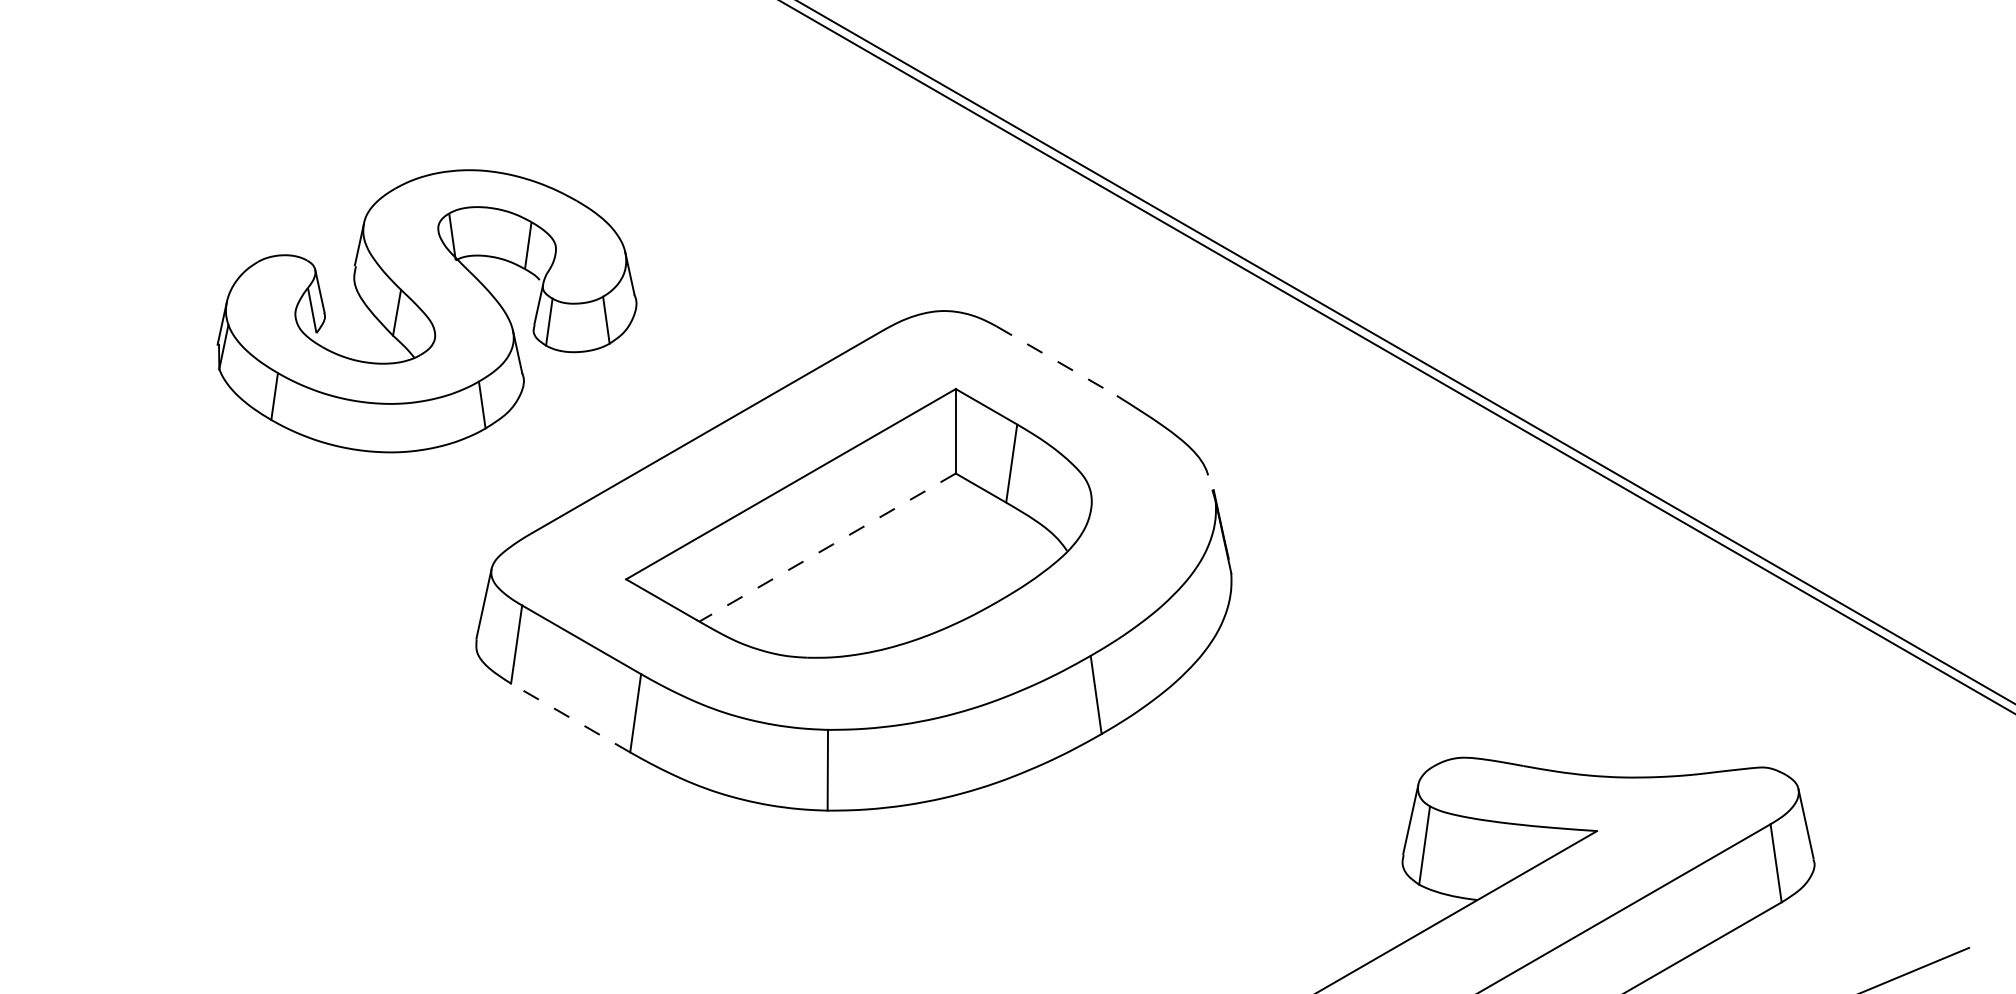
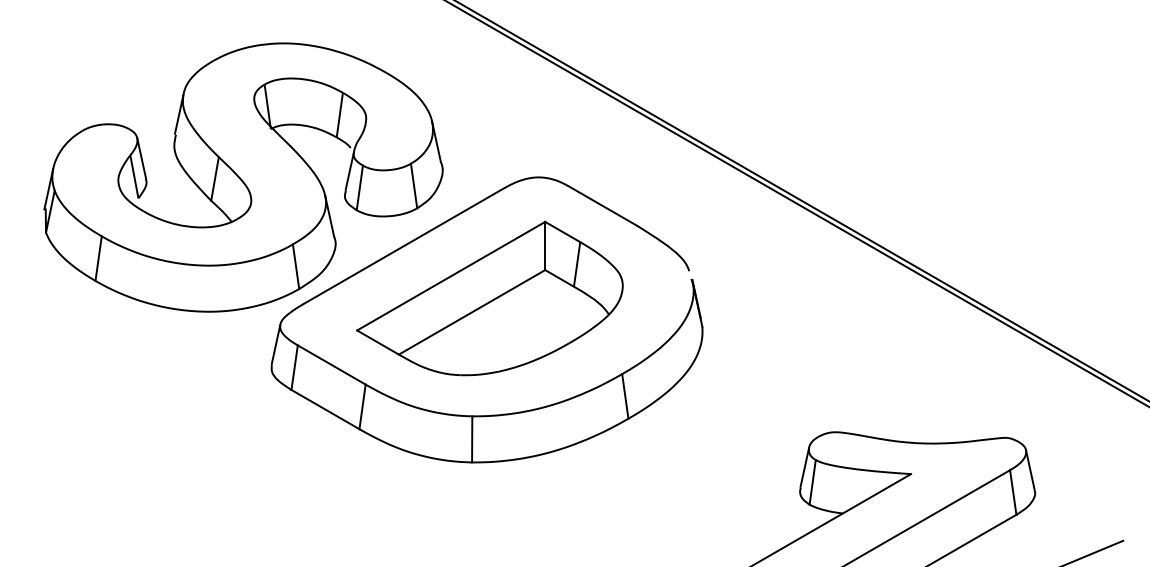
part: (426, 311) -> (243, 177), size x1.67
line: (1056, 362) -> (602, 206), dashed -> solid
line: (826, 547) -> (471, 312), dashed -> solid
line: (570, 717) -> (325, 409), dashed -> solid

